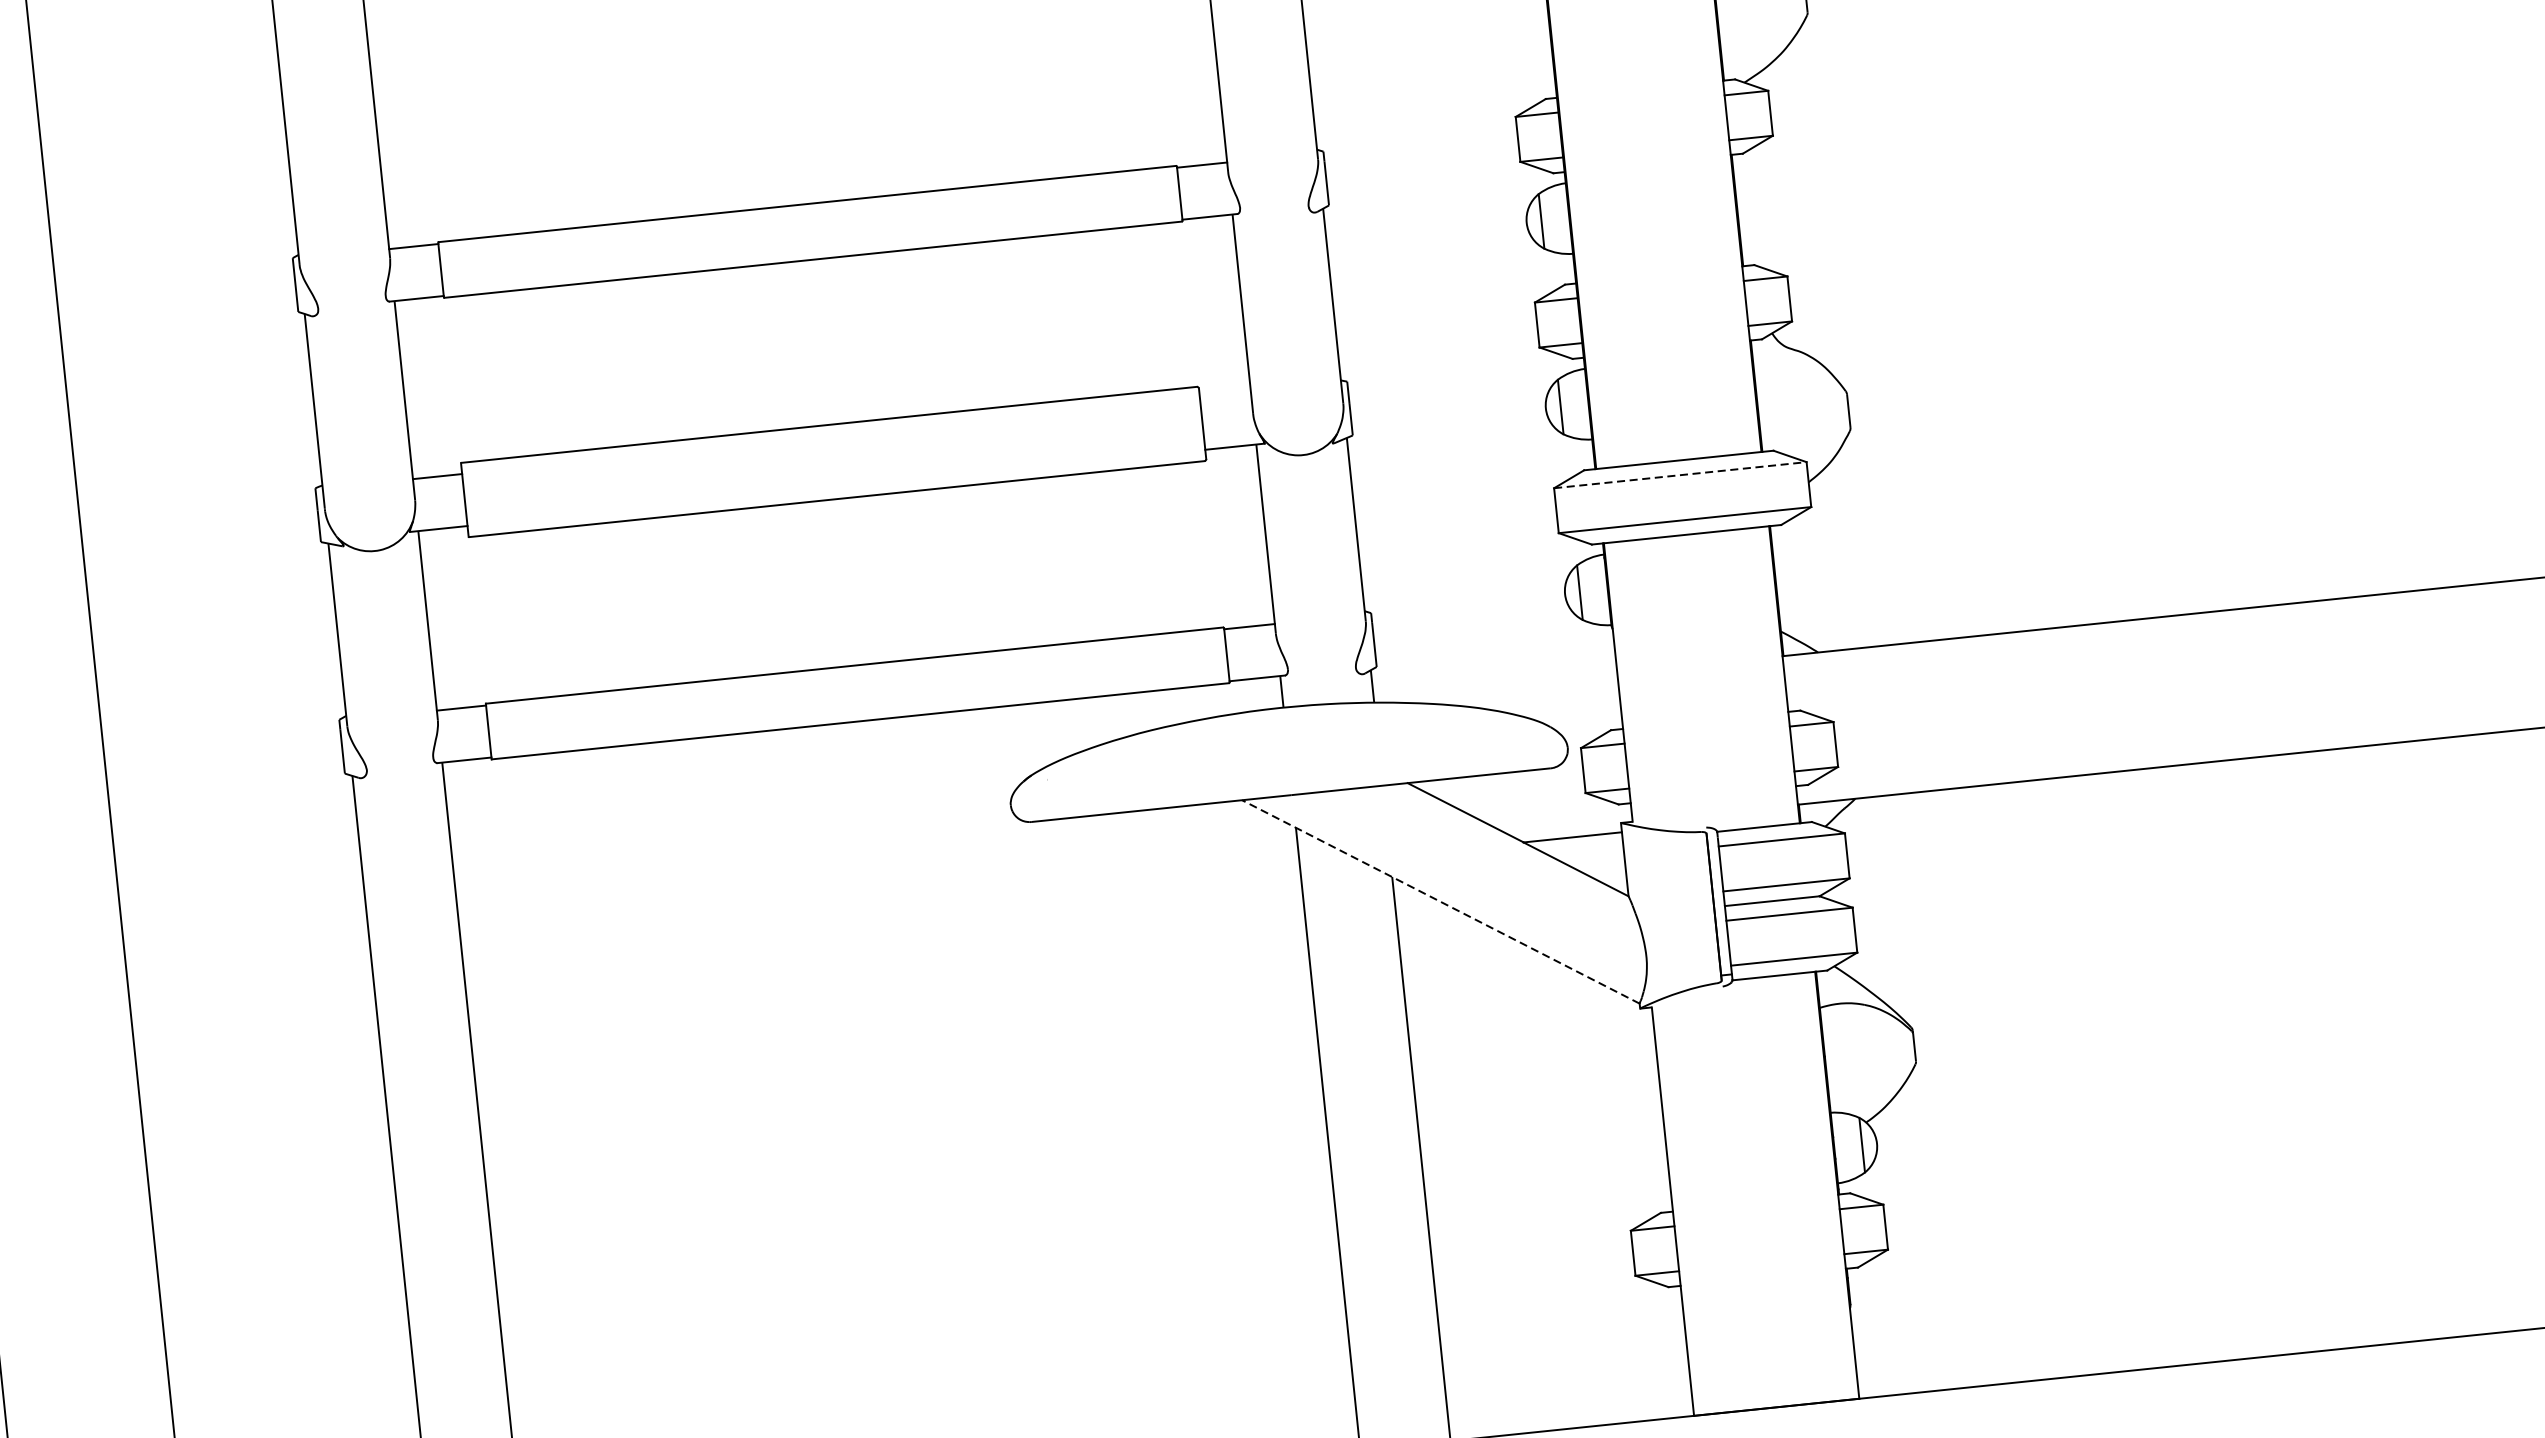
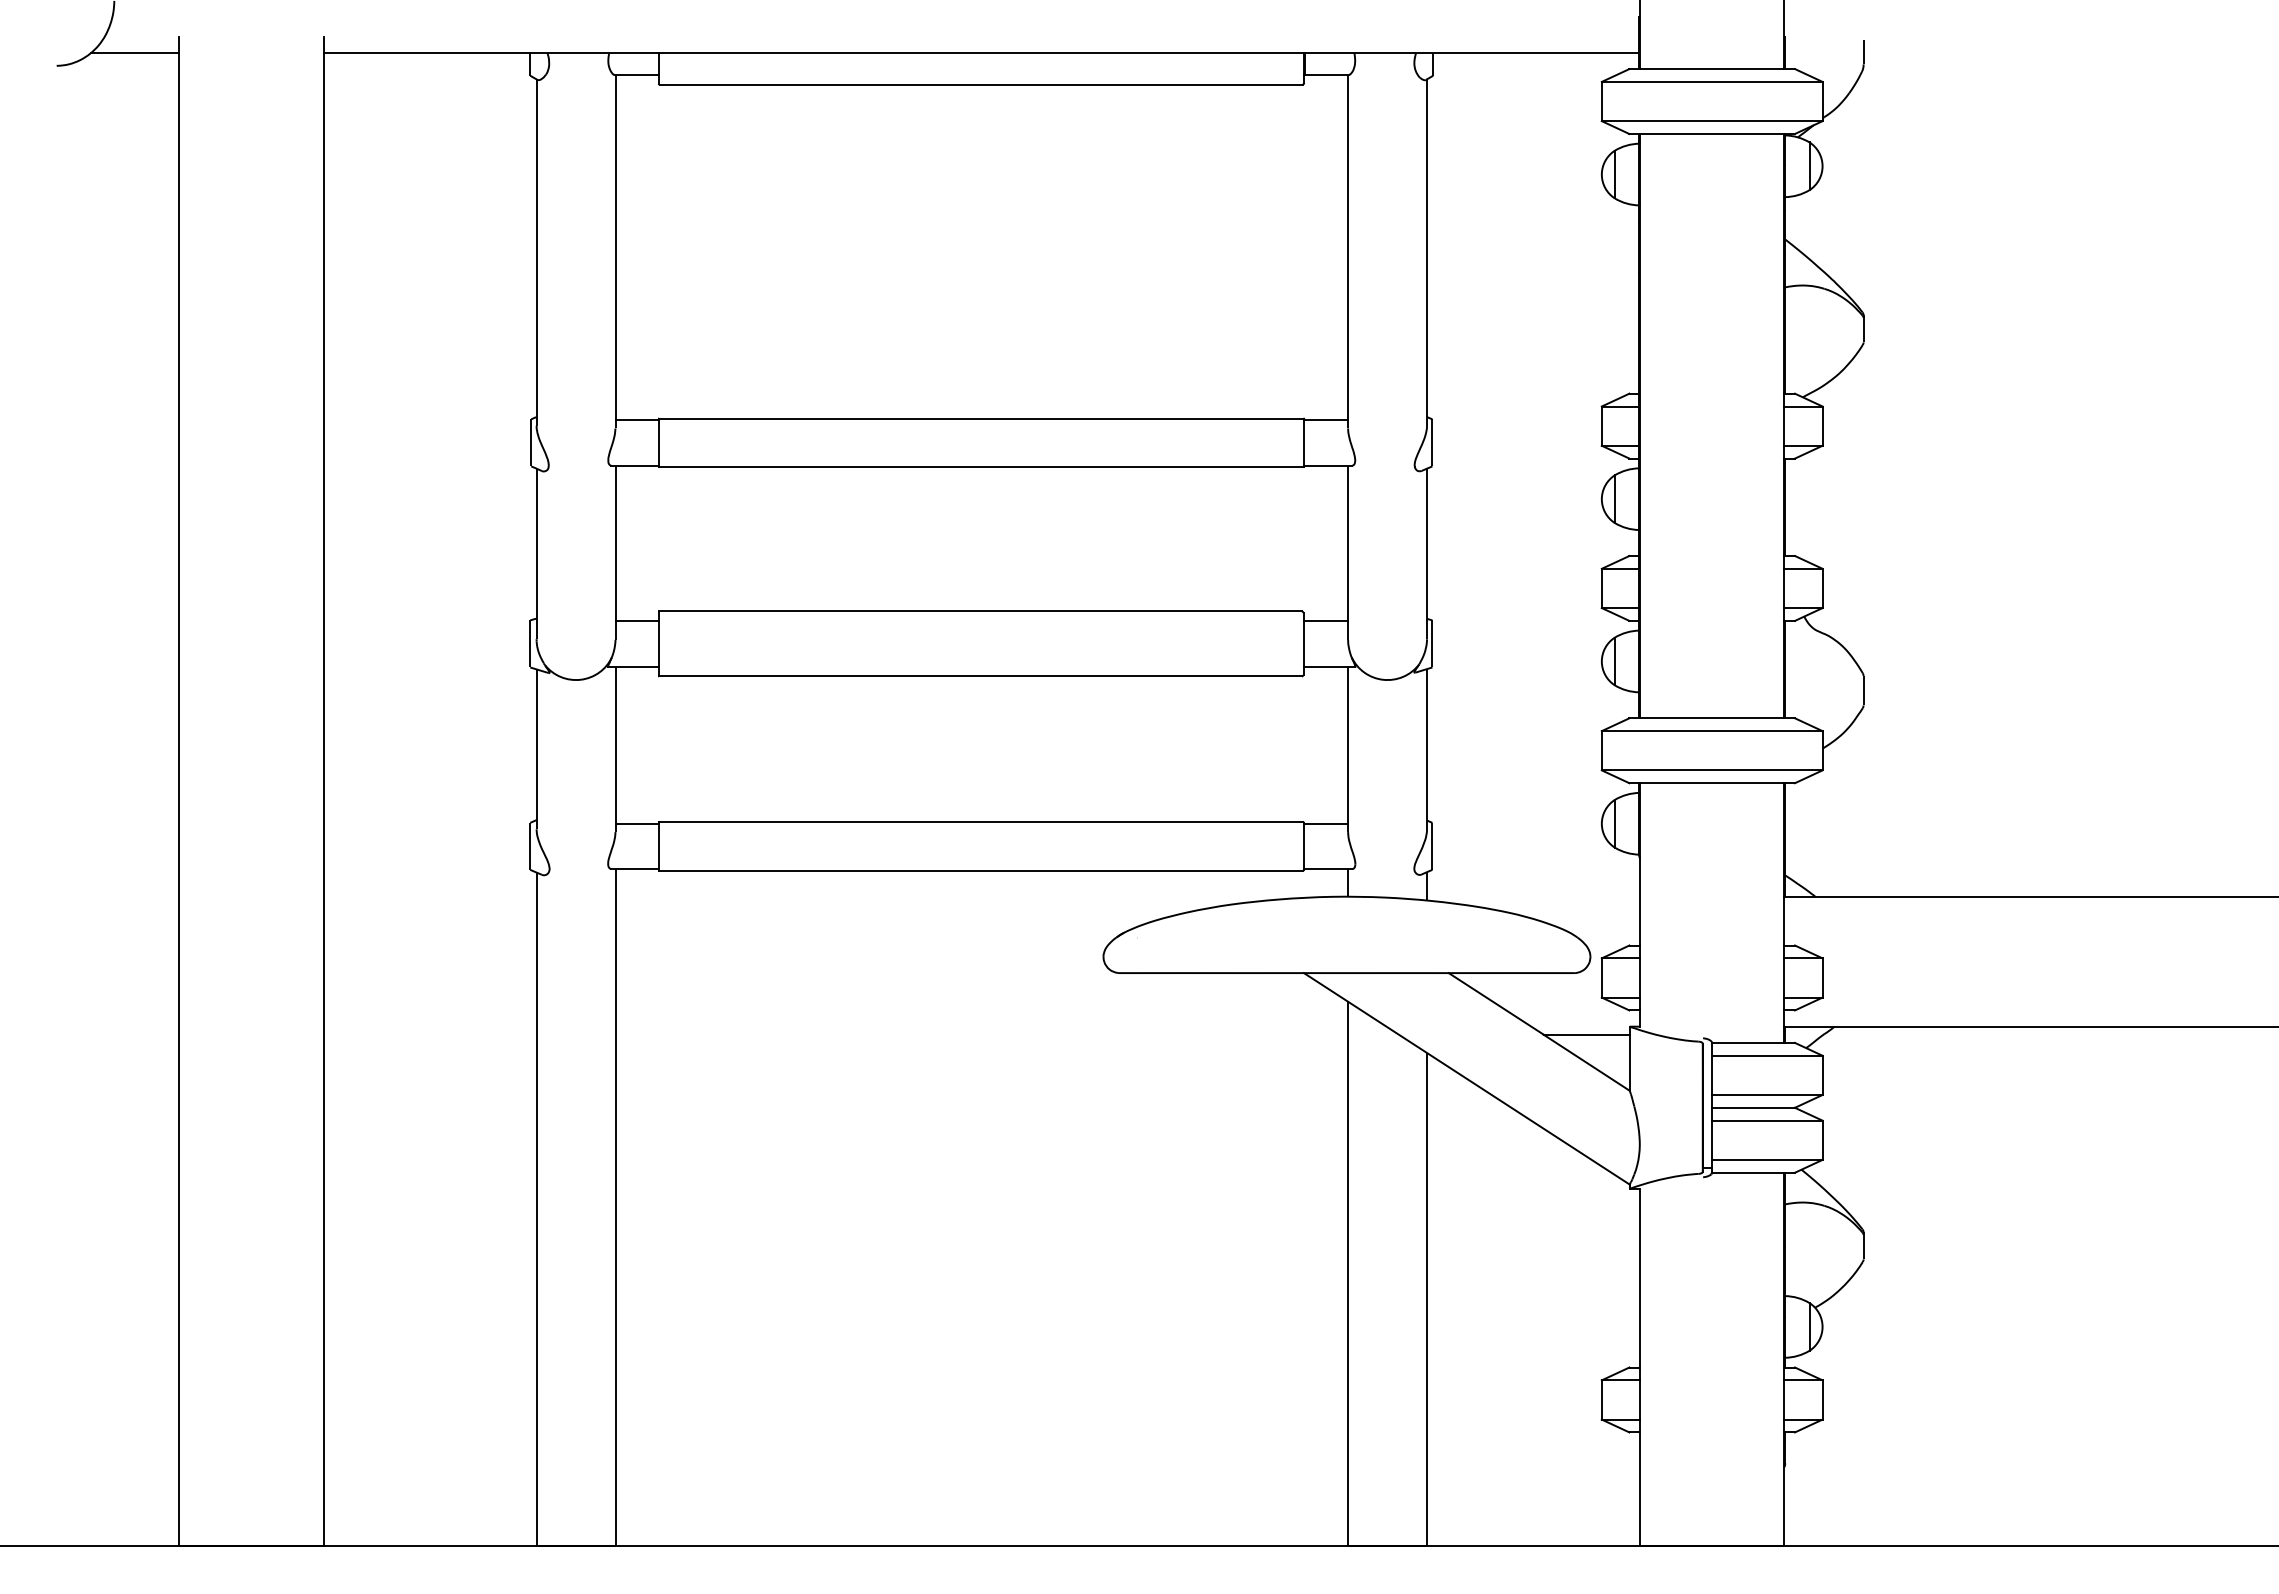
line: (1225, 395) -> (1325, 621), added
line: (1680, 475) -> (1712, 731), dashed -> solid
line: (1440, 901) -> (1466, 1078), dashed -> solid

